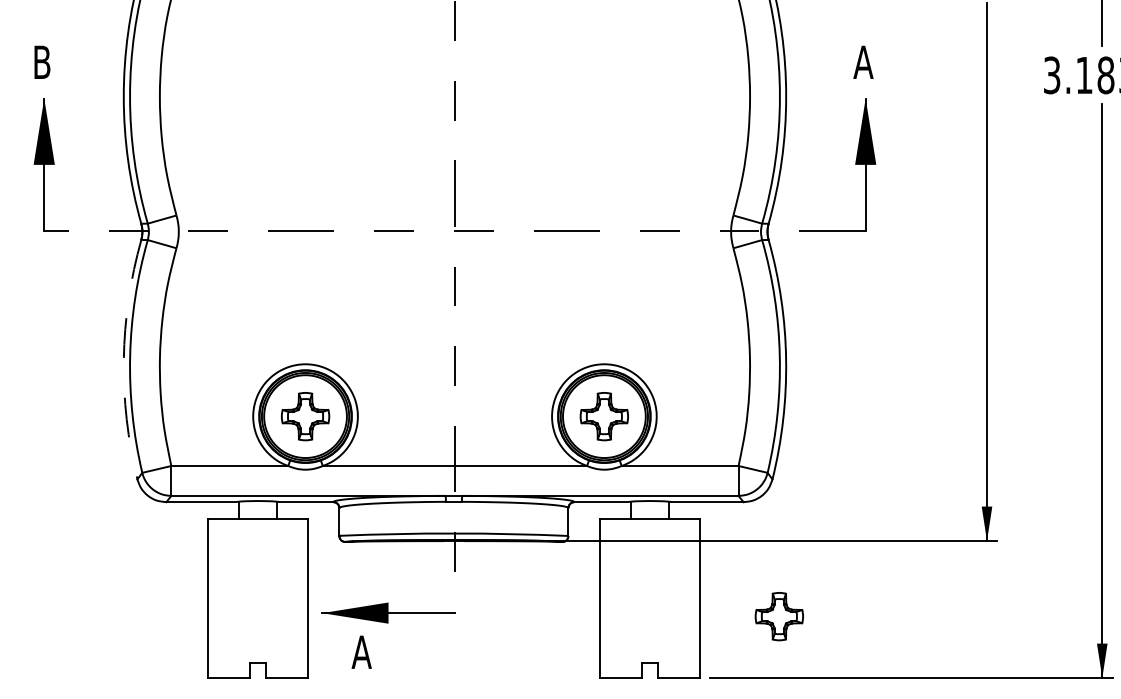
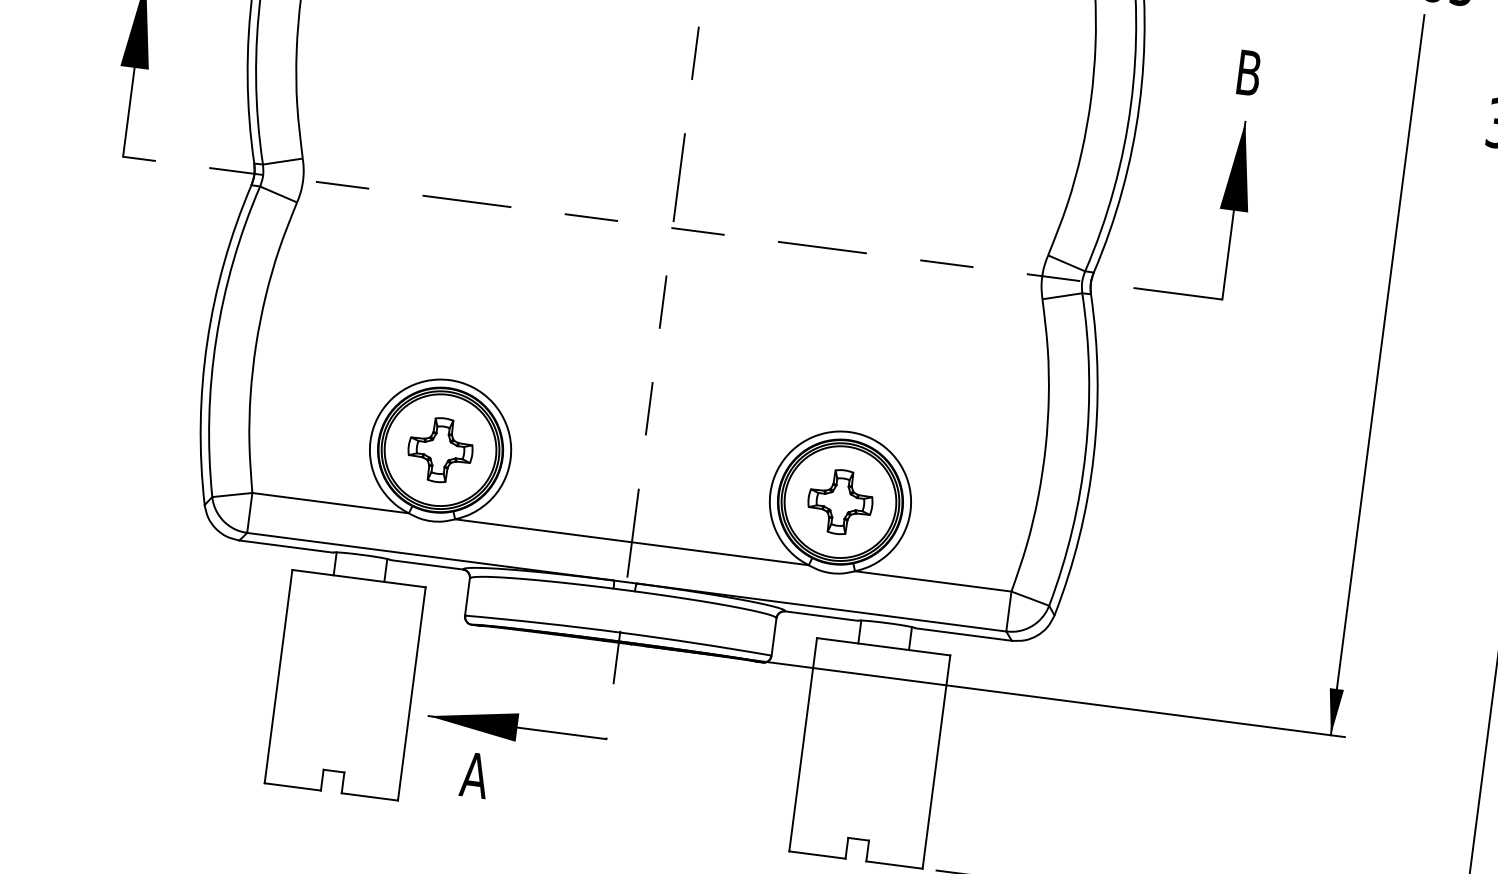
text: (863, 61) -> (1248, 71), A -> B
arc: (123, 359) -> (206, 342), dashed -> solid
part: (778, 616) -> (1038, 799), removed

